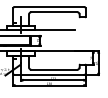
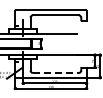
line: (54, 69) -> (56, 72), solid -> dashed

